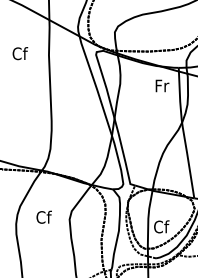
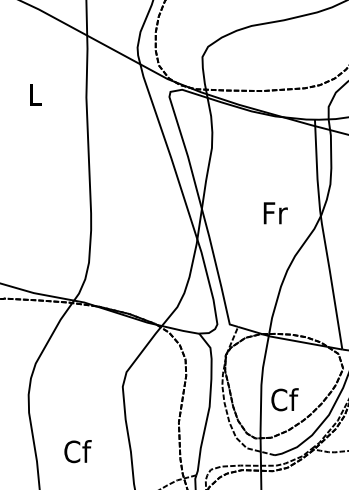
text: (20, 53) -> (36, 94), Cf -> L
text: (162, 85) -> (275, 212), moved
text: (43, 216) -> (76, 450), moved

